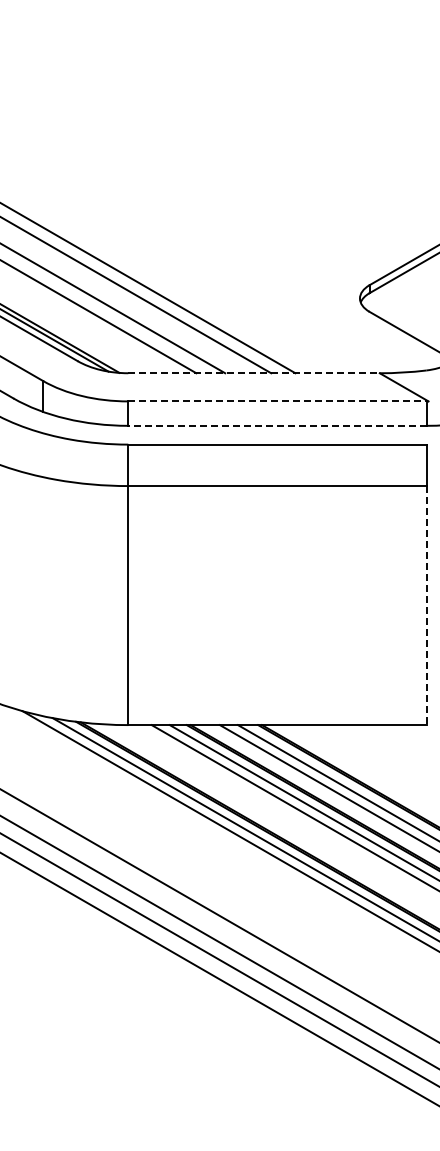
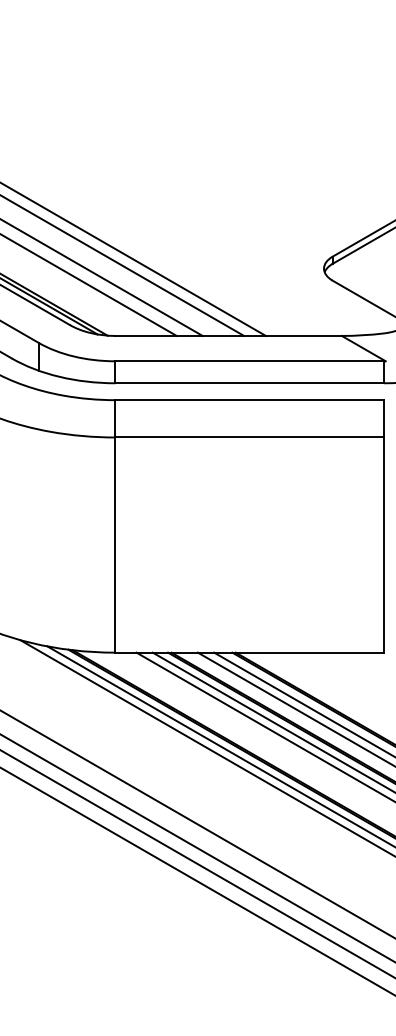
line: (254, 373) -> (229, 336), dashed -> solid
line: (277, 401) -> (249, 361), dashed -> solid
line: (277, 425) -> (249, 382), dashed -> solid
line: (426, 605) -> (383, 545), dashed -> solid

